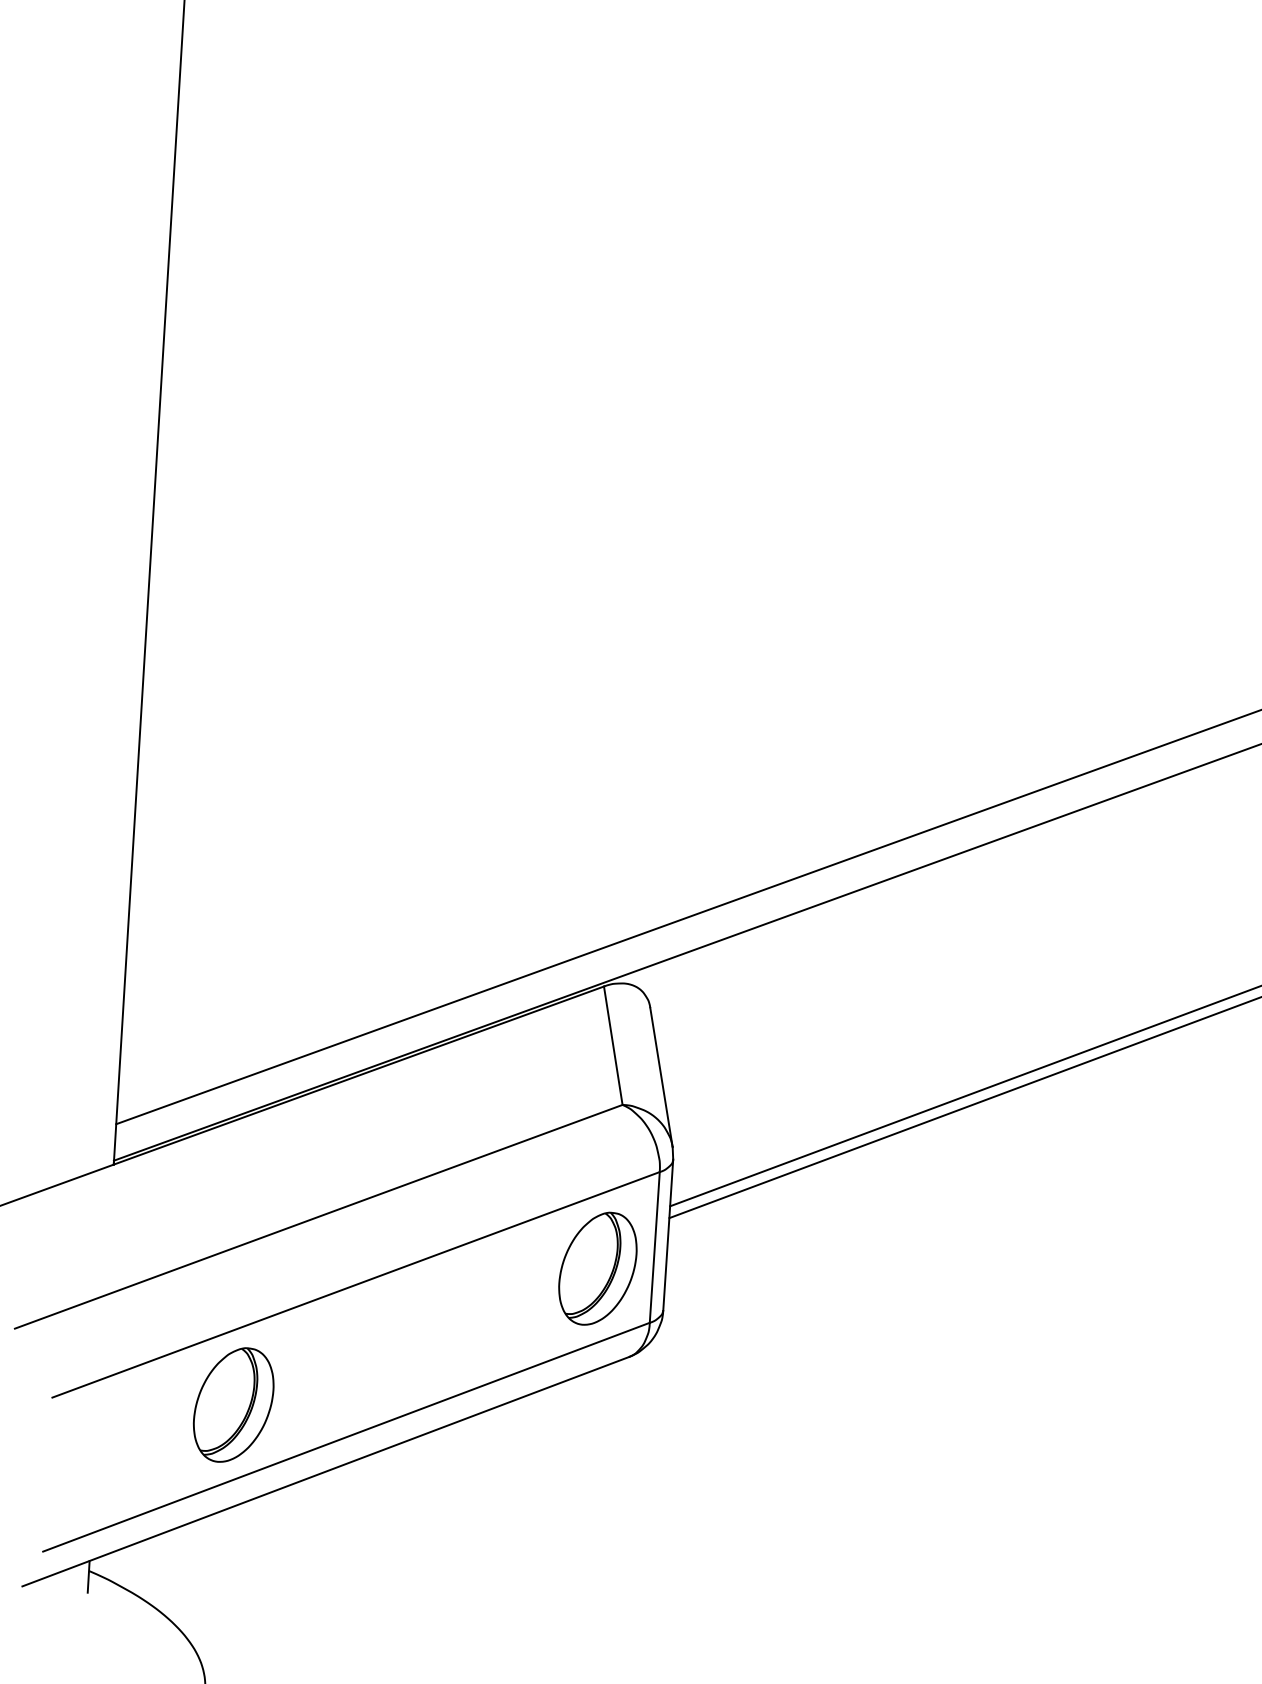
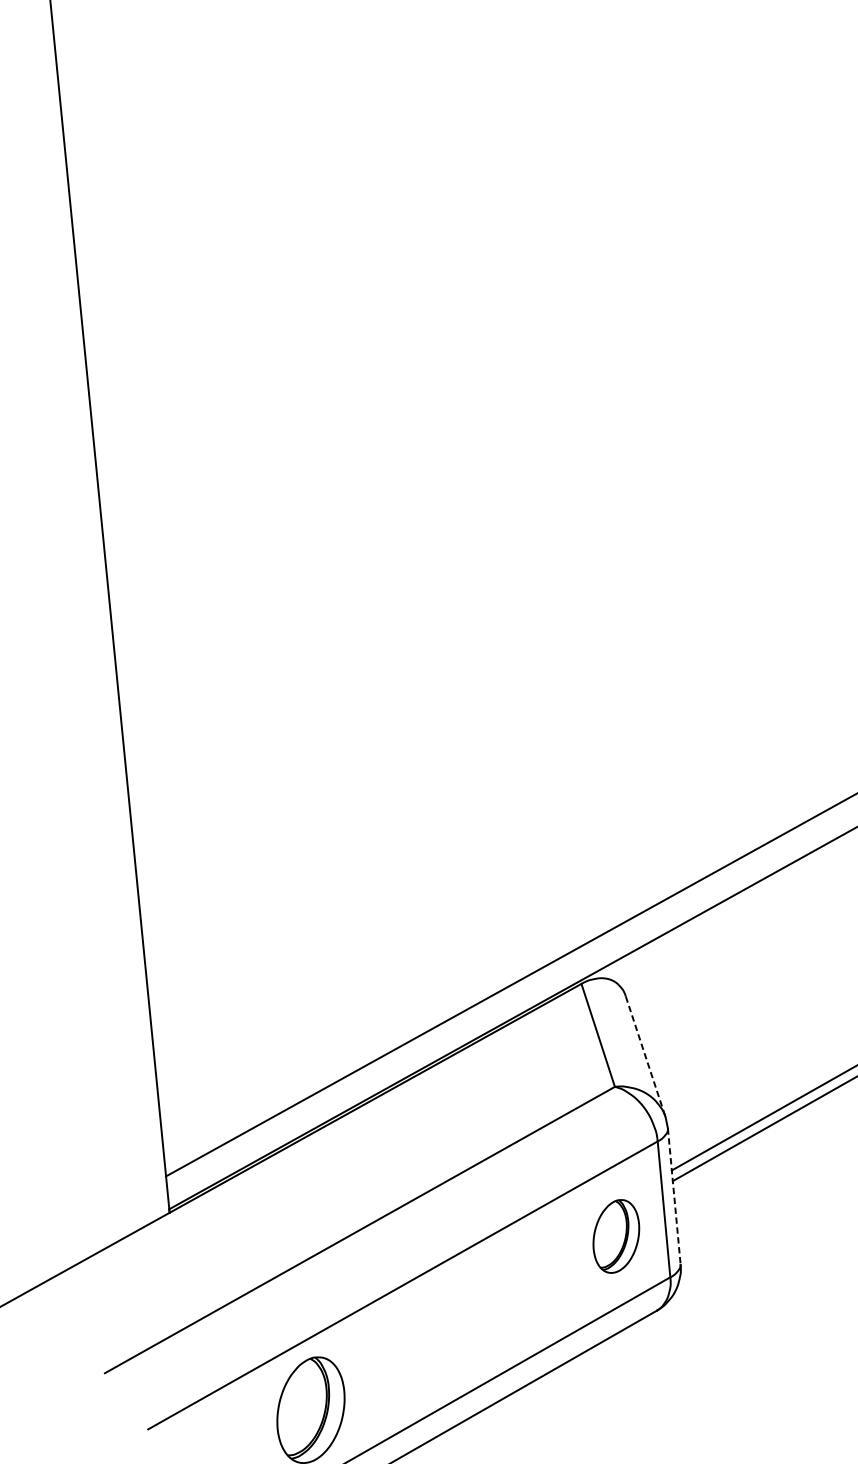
line: (661, 1078) -> (645, 1057), solid -> dashed
line: (668, 1235) -> (674, 1196), solid -> dashed
part: (597, 1268) -> (615, 1236), size x0.7

